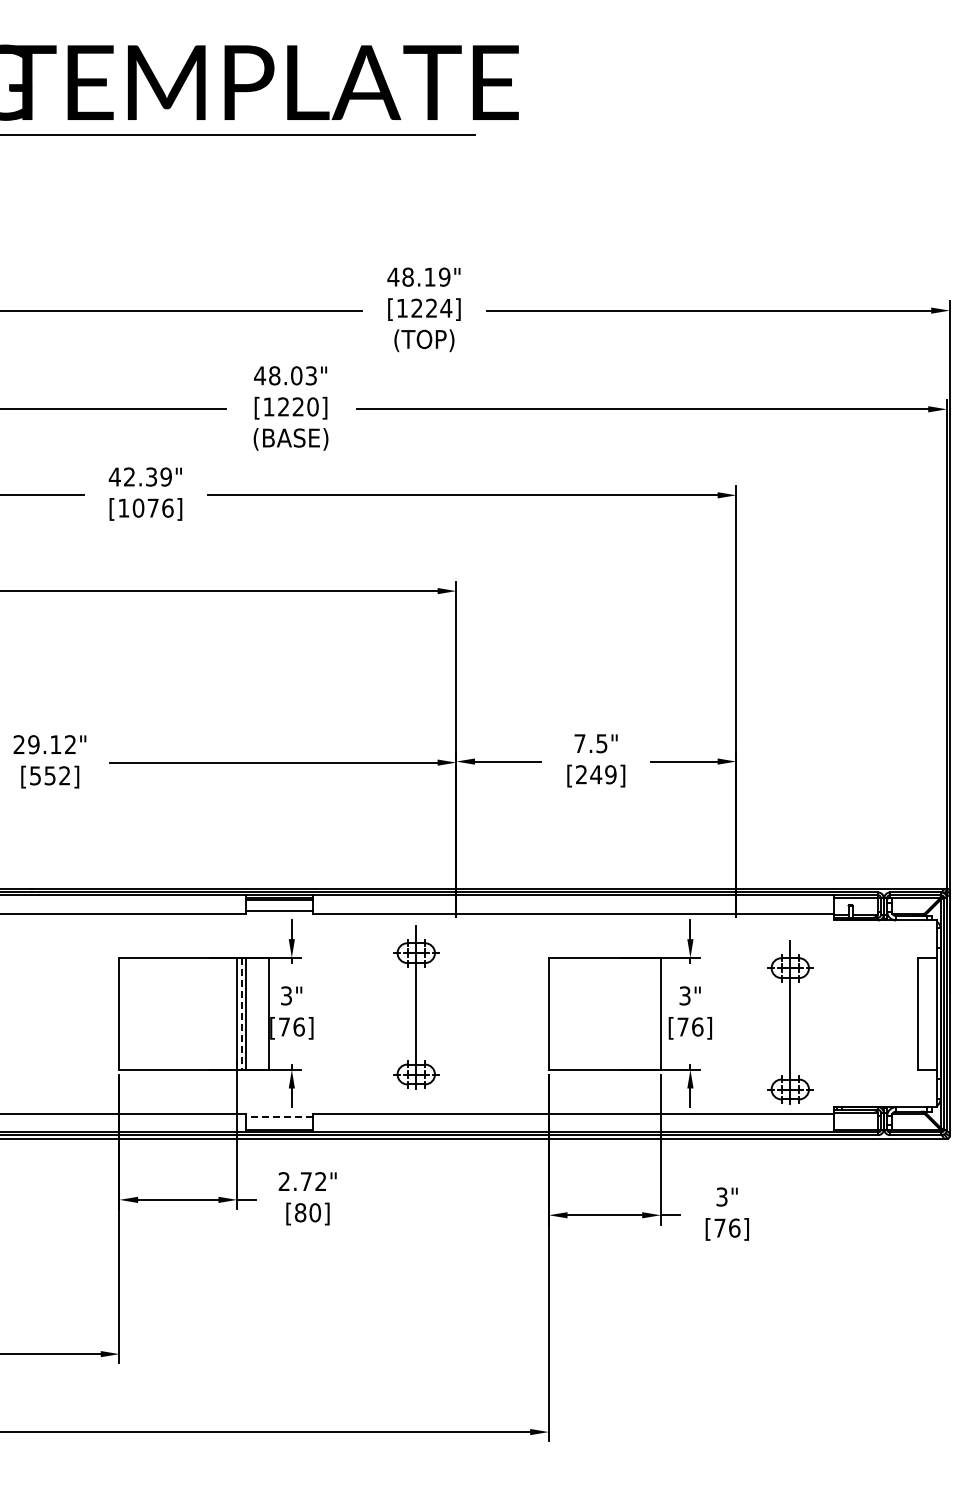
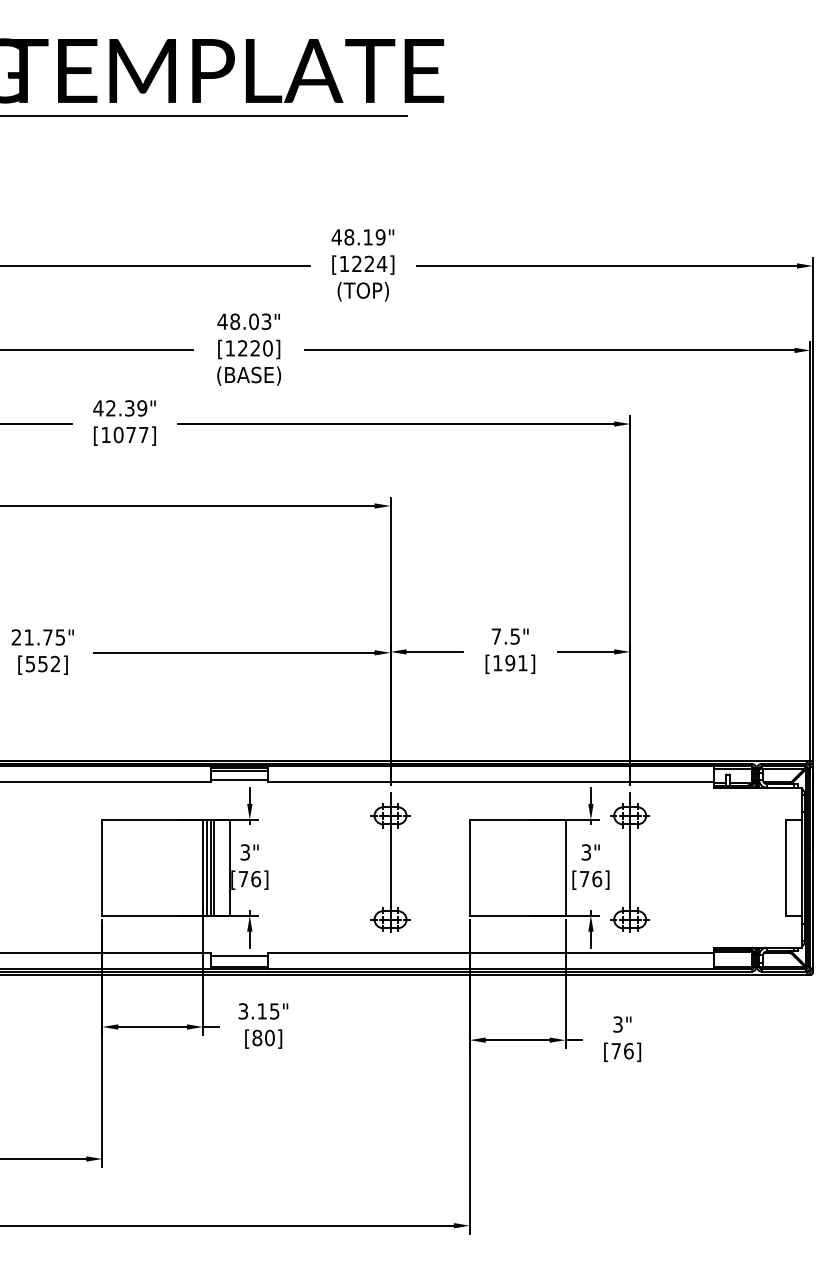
text: (167, 507) -> (143, 434), [1076] -> [1077]
text: (51, 744) -> (44, 637), 29.12" -> 21.75"
text: (596, 774) -> (510, 662), [249] -> [191]
part: (416, 1007) -> (390, 862), moved
line: (250, 1013) -> (214, 867), added
line: (241, 1014) -> (206, 868), dashed -> solid
part: (790, 1022) -> (630, 862), moved
line: (279, 1116) -> (239, 955), dashed -> solid
text: (302, 1181) -> (258, 1011), 2.72" -> 3.15"

